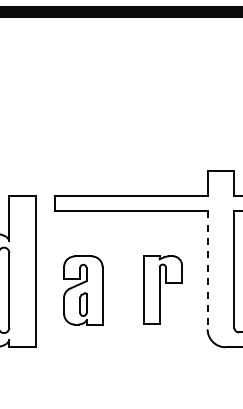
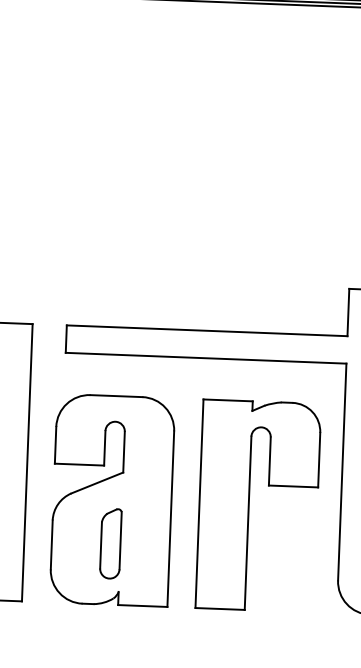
line: (207, 270) -> (342, 472), dashed -> solid
part: (162, 289) -> (258, 504), size x1.67
part: (83, 290) -> (112, 500), size x1.67

